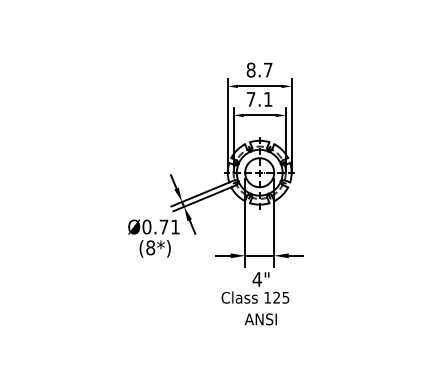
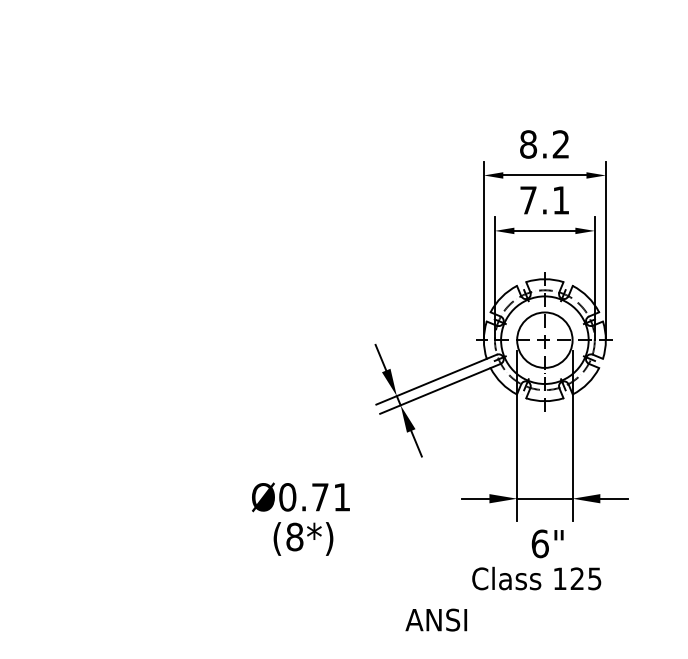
text: (267, 69) -> (559, 143), 8.7 -> 8.2
text: (153, 238) -> (300, 519), moved
text: (256, 279) -> (538, 543), 4" -> 6"
text: (260, 319) -> (435, 620), moved

